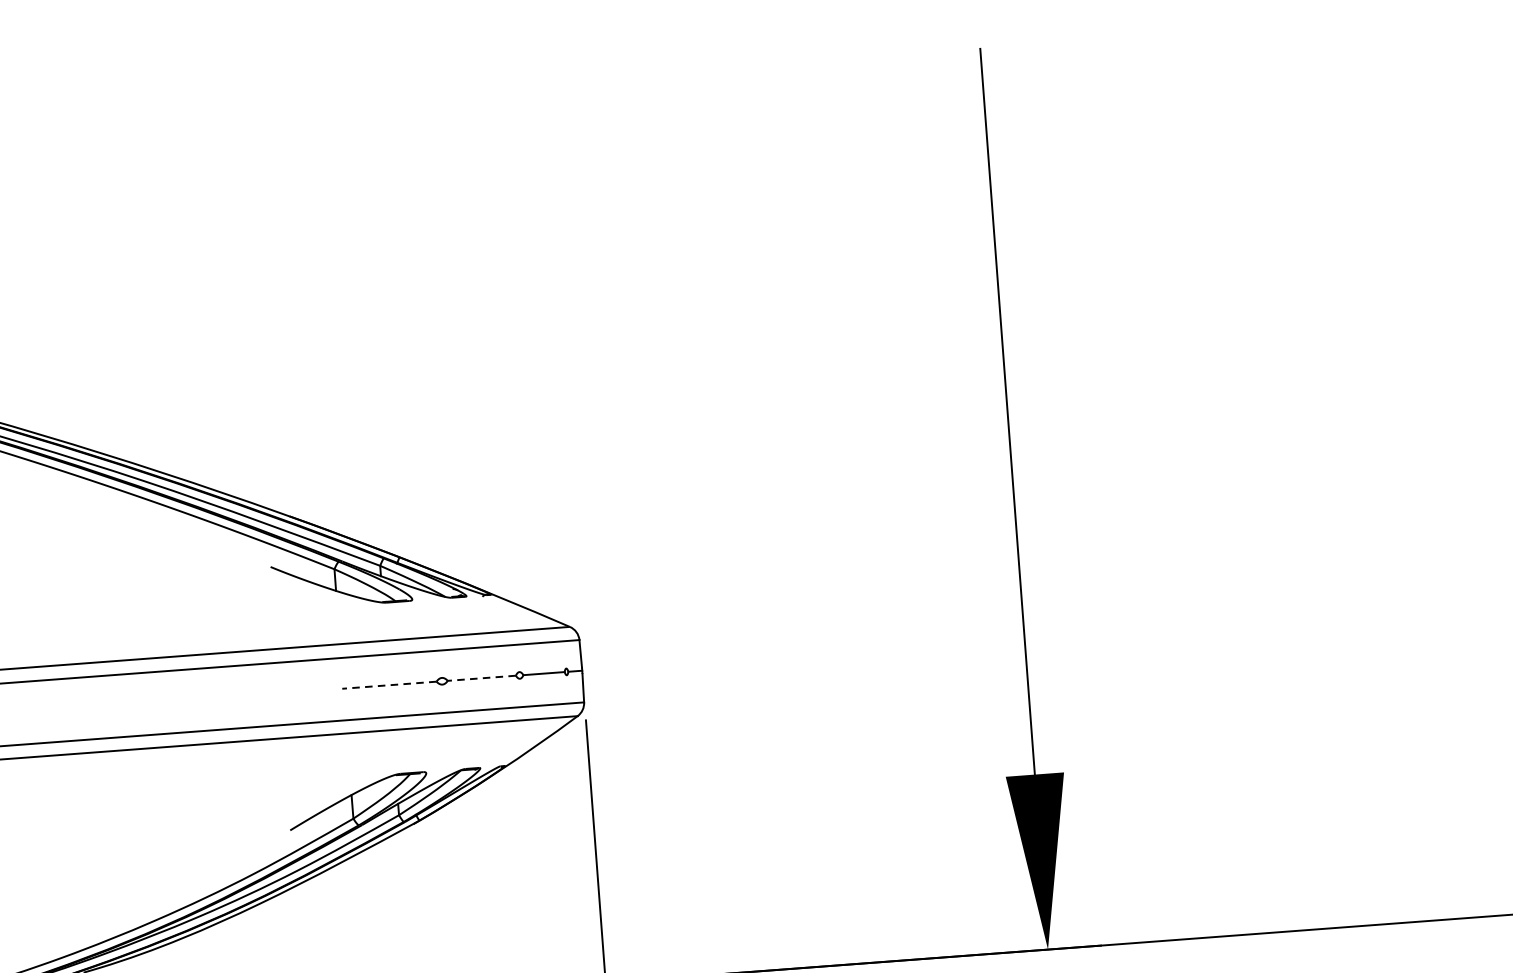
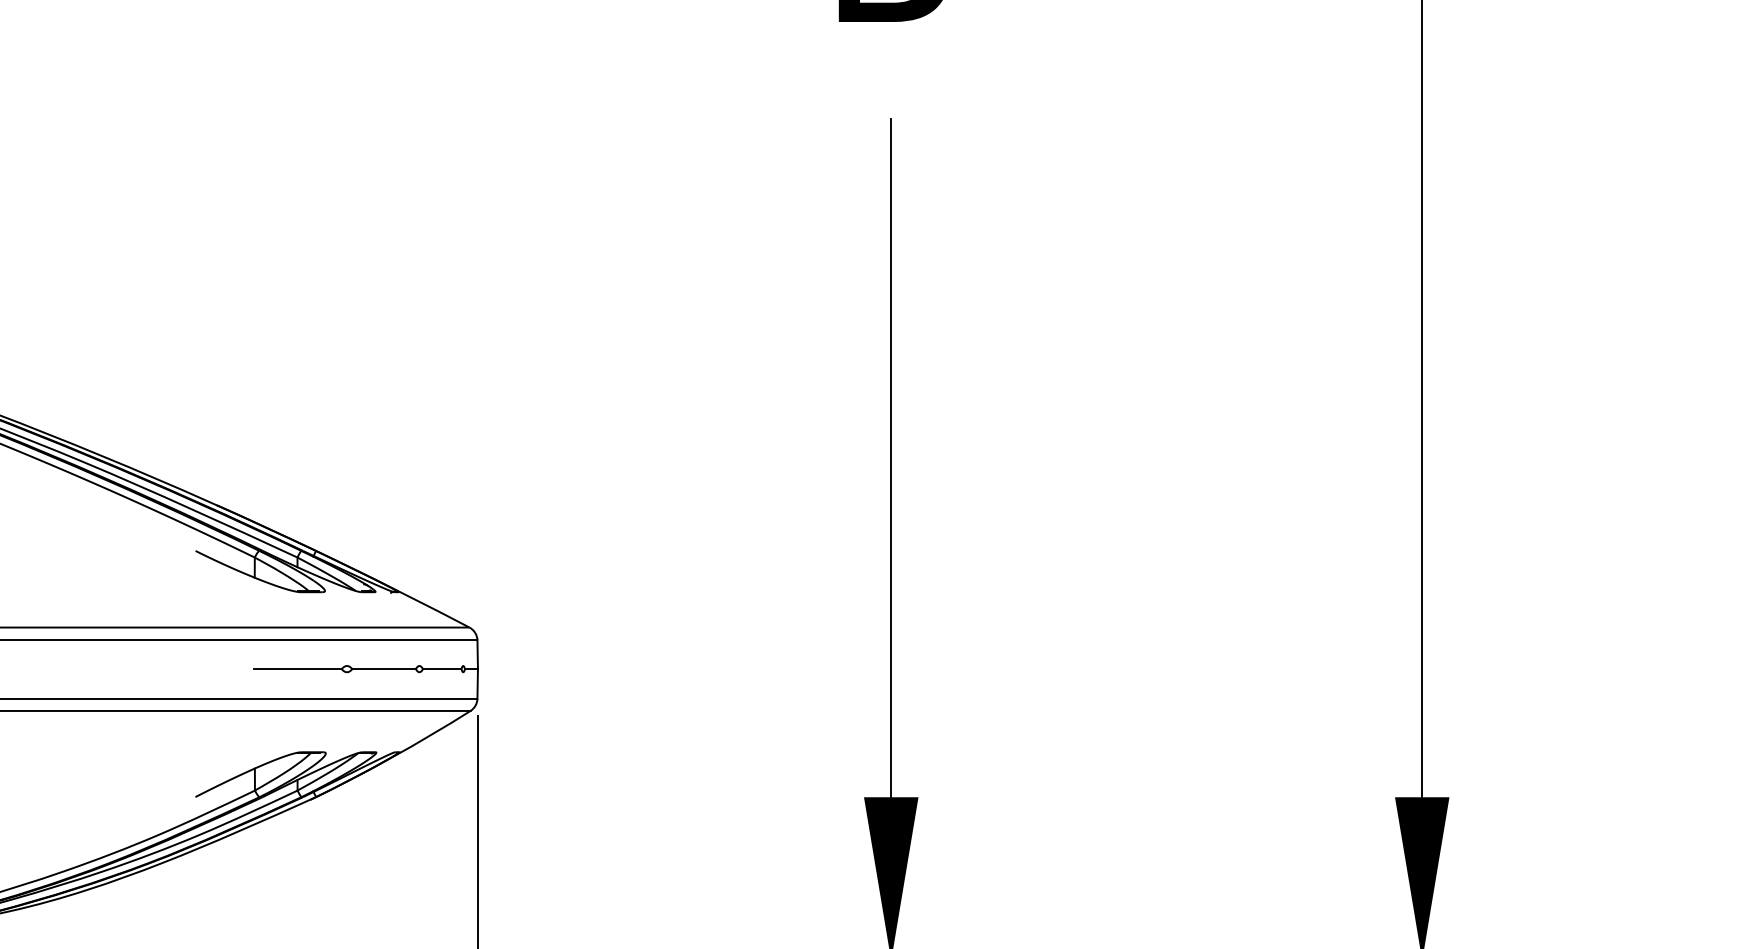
line: (482, 678) -> (384, 669), dashed -> solid
line: (389, 685) -> (297, 669), dashed -> solid

